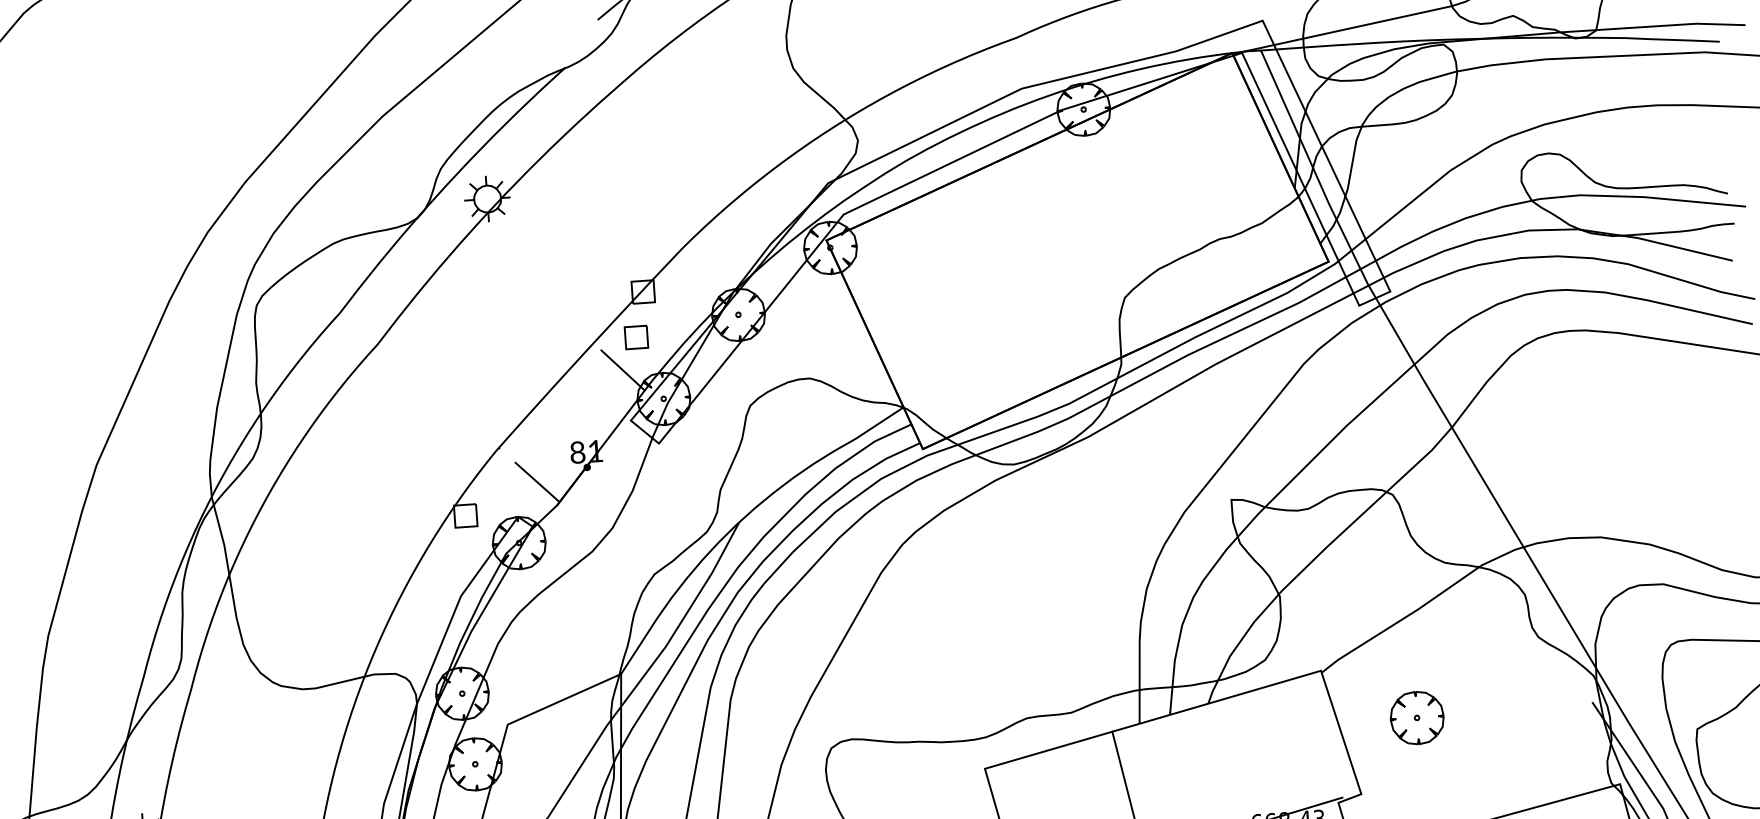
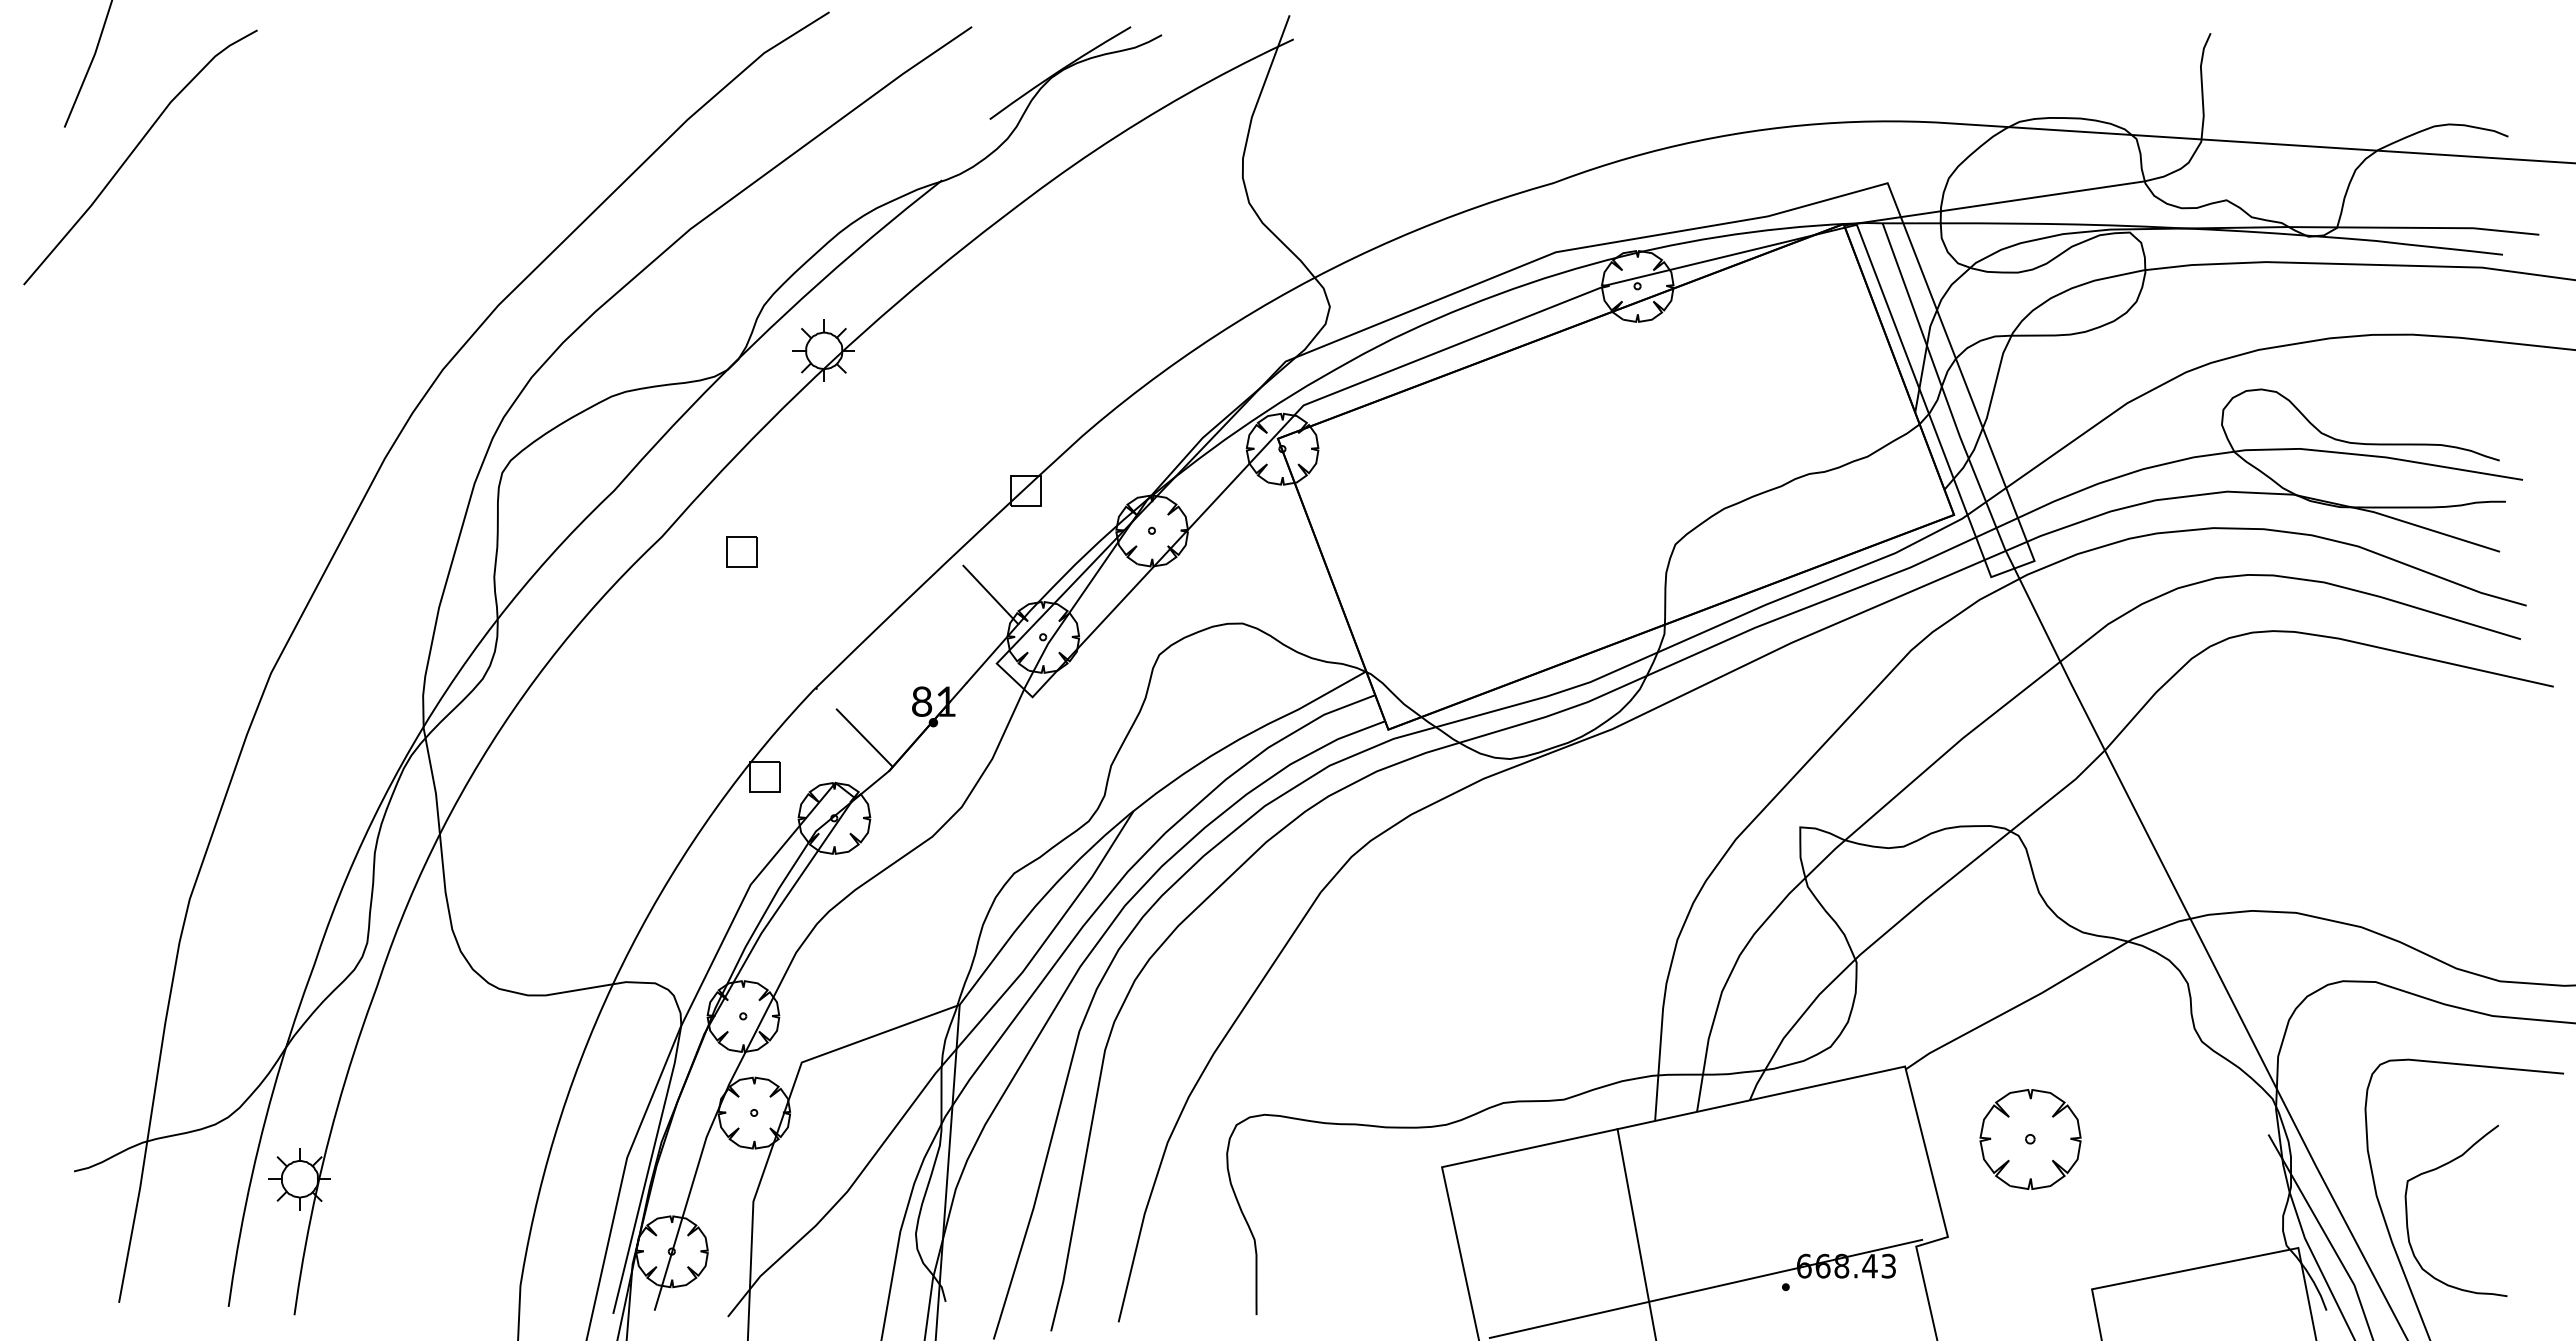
part: (635, 337) -> (741, 551), moved
part: (1417, 718) -> (2030, 1139), size x1.4

